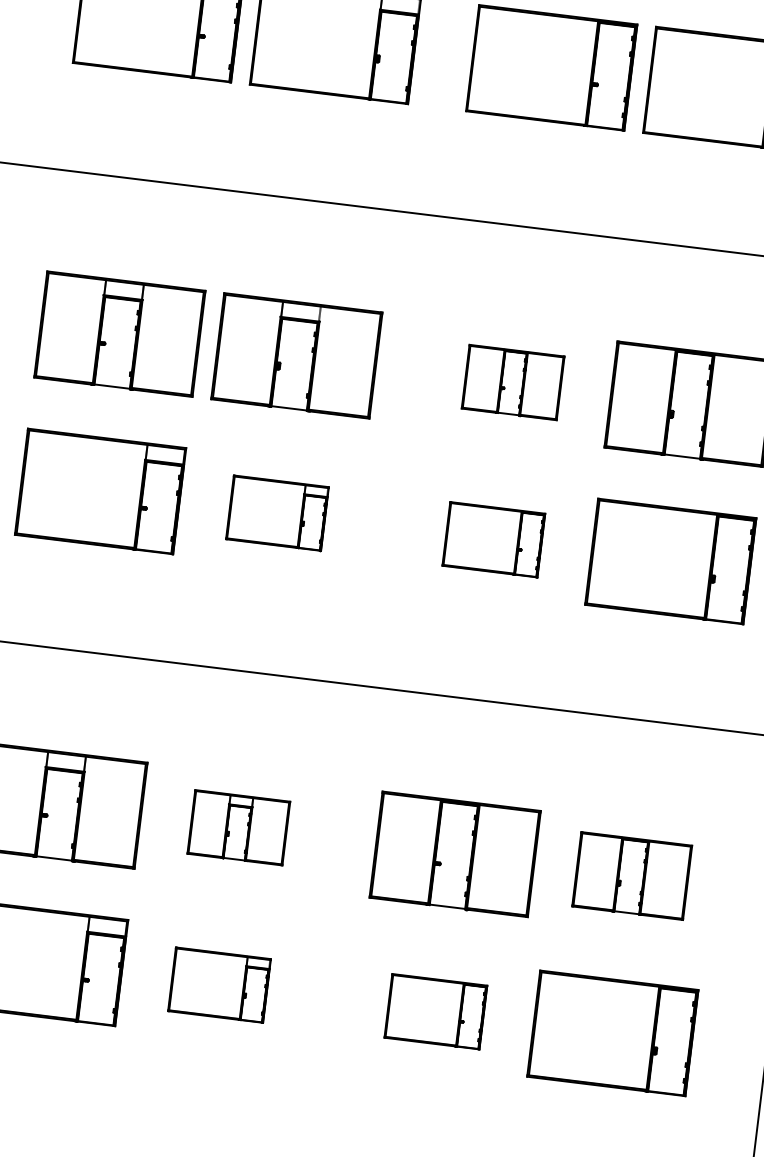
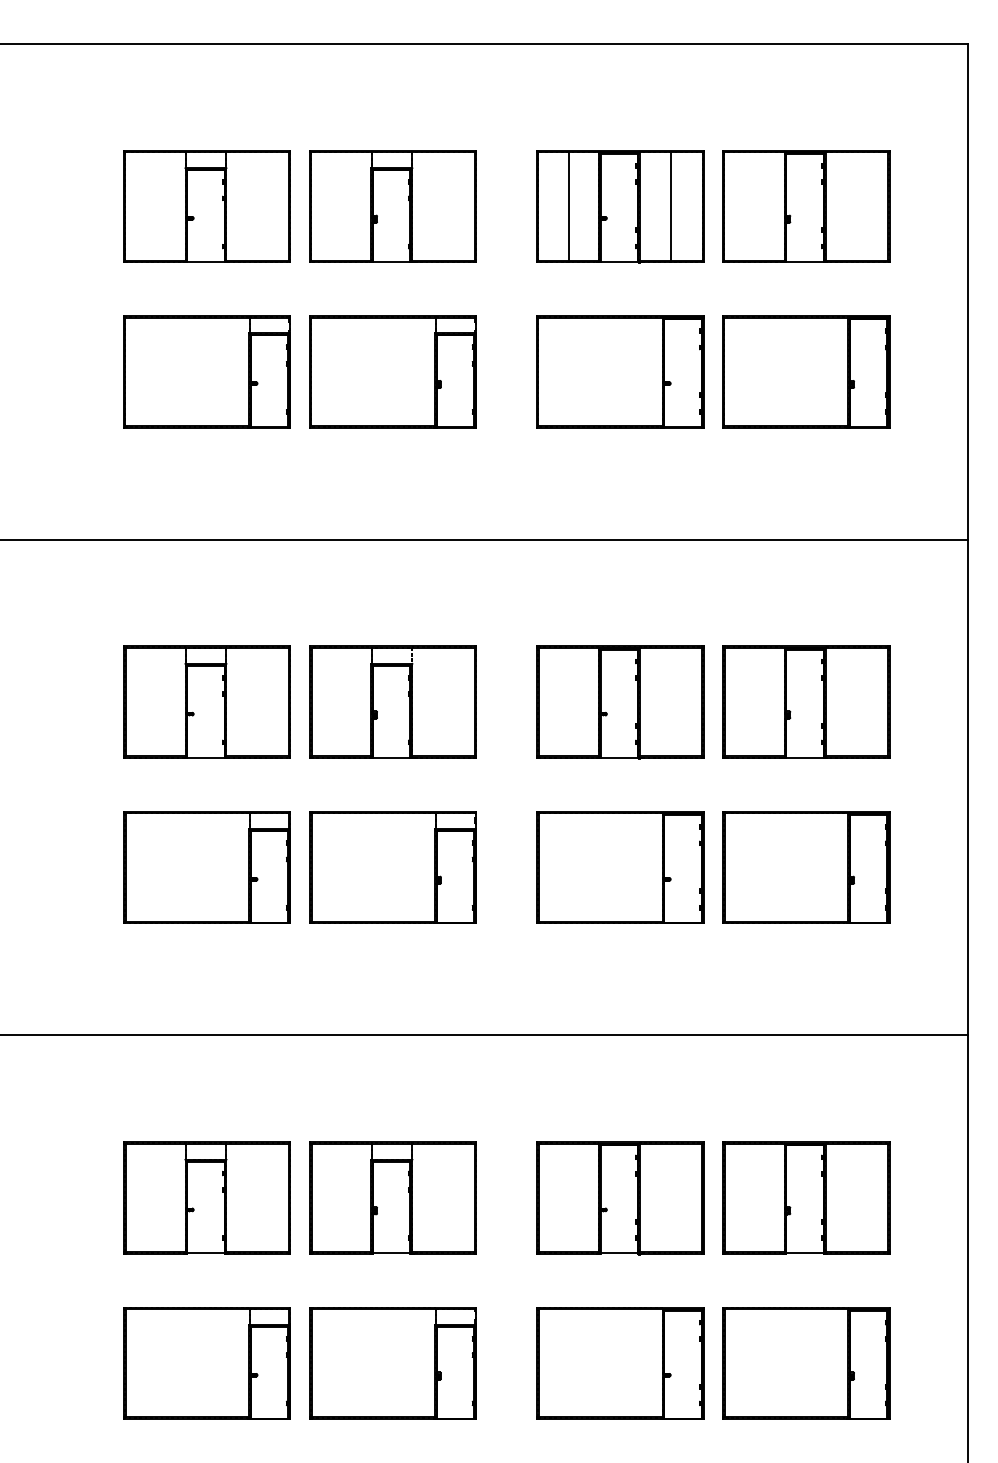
part: (513, 382) -> (620, 702), size x1.67
part: (276, 513) -> (392, 867), size x1.67
part: (493, 539) -> (620, 867), size x1.67
part: (238, 827) -> (392, 1197), size x1.67
part: (632, 875) -> (806, 1197), size x1.43
part: (218, 985) -> (392, 1363), size x1.67
part: (435, 1011) -> (620, 1363), size x1.67

